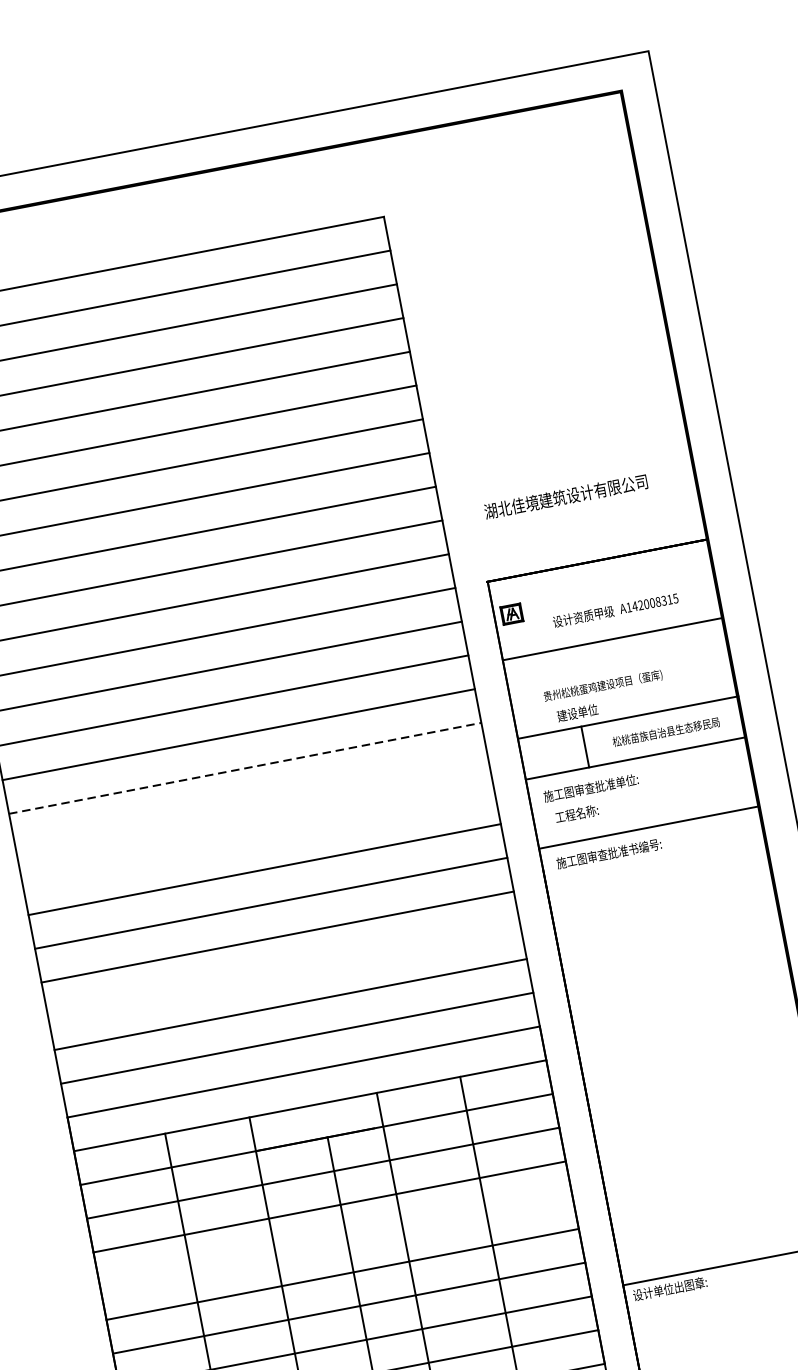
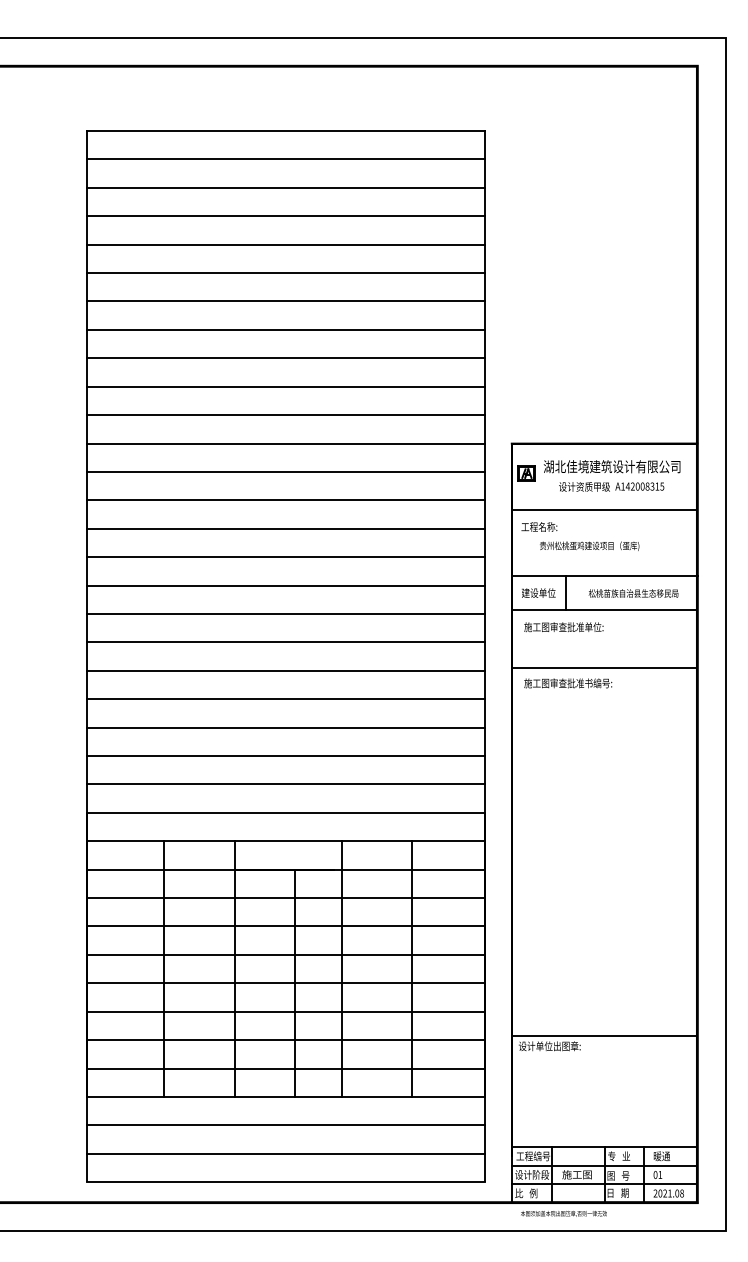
text: (565, 496) -> (611, 466), moved
text: (577, 712) -> (538, 592), moved
line: (245, 768) -> (286, 557), dashed -> solid
line: (252, 801) -> (286, 585), added
text: (576, 813) -> (539, 526), moved
line: (258, 835) -> (286, 613), added
line: (284, 970) -> (286, 727), added
line: (336, 1240) -> (286, 954), added

